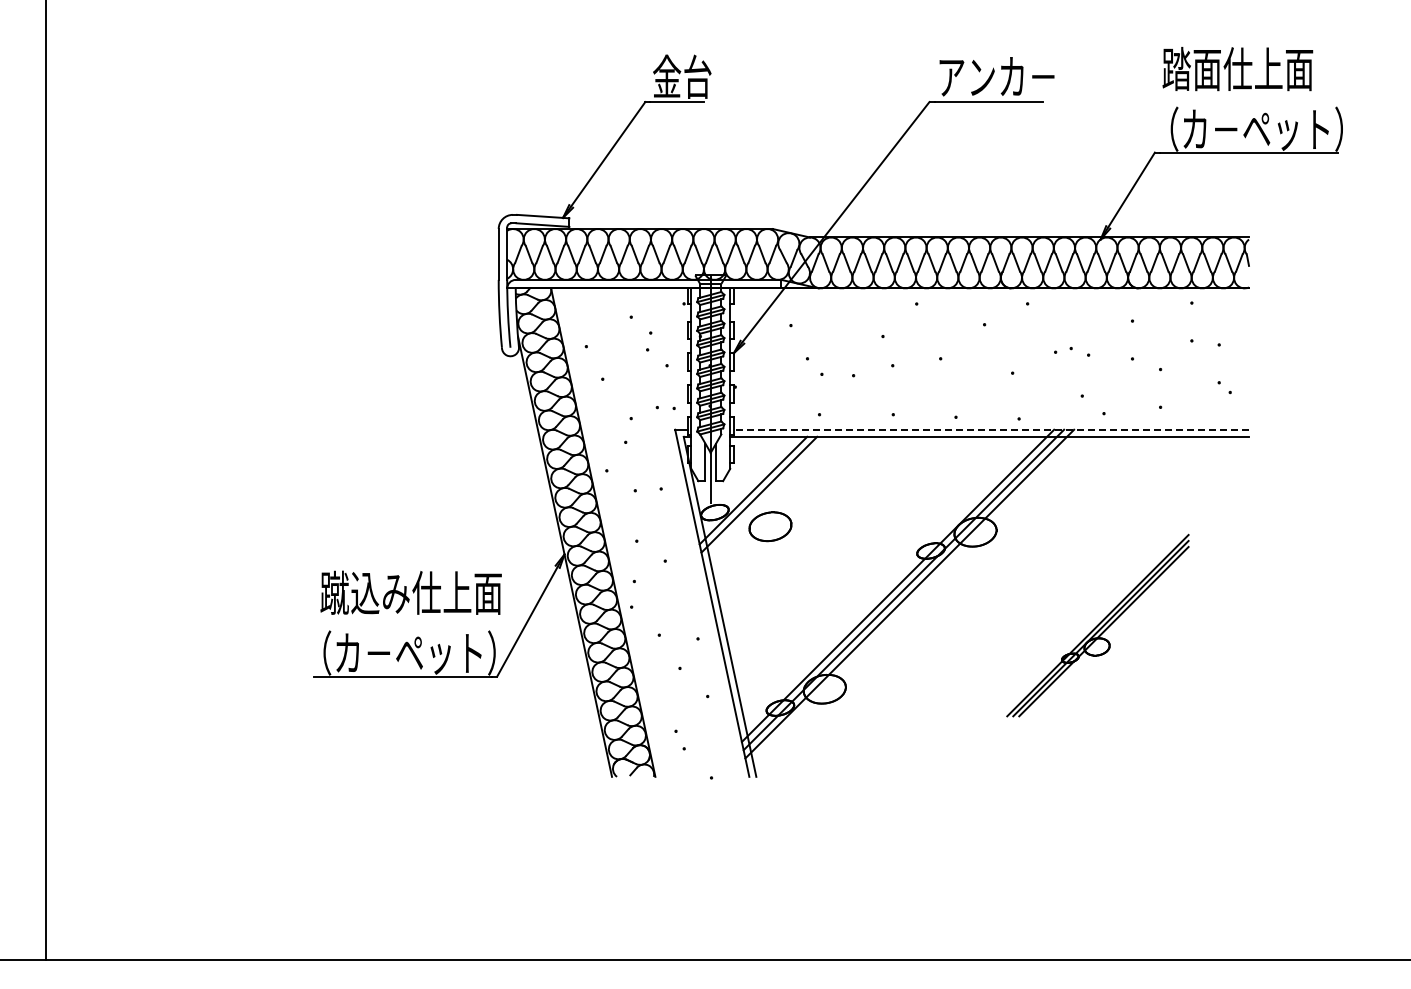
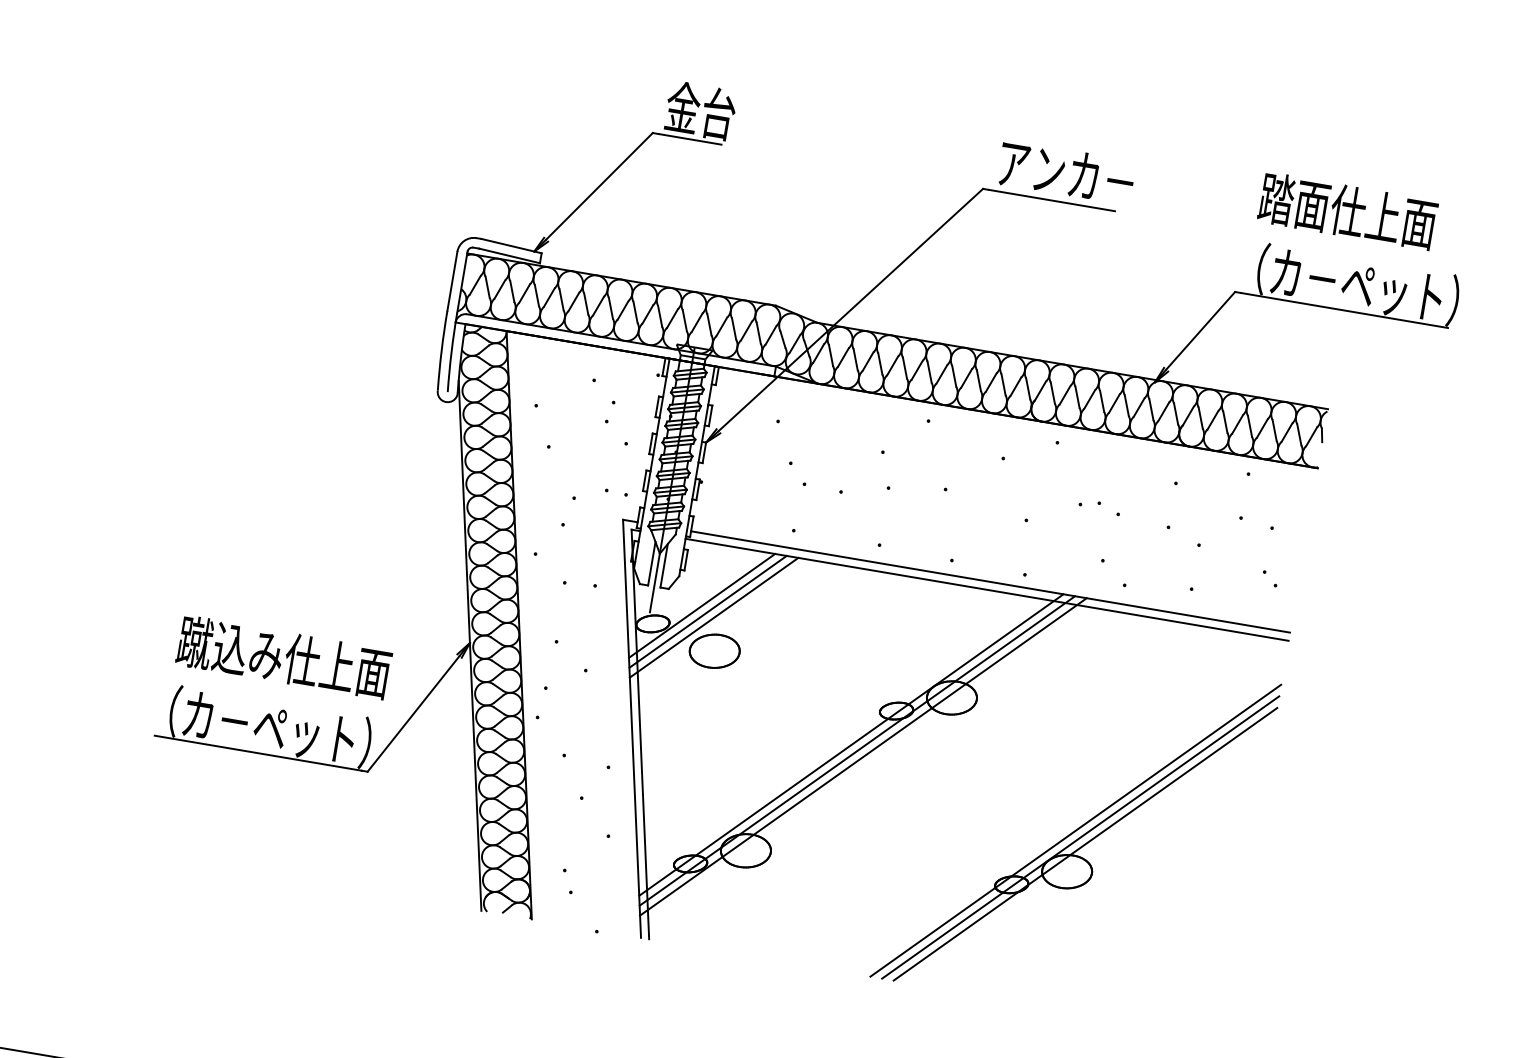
line: (991, 429) -> (990, 581), dashed -> solid
line: (765, 498) -> (714, 617), added
part: (1097, 625) -> (1075, 830), size x1.67

